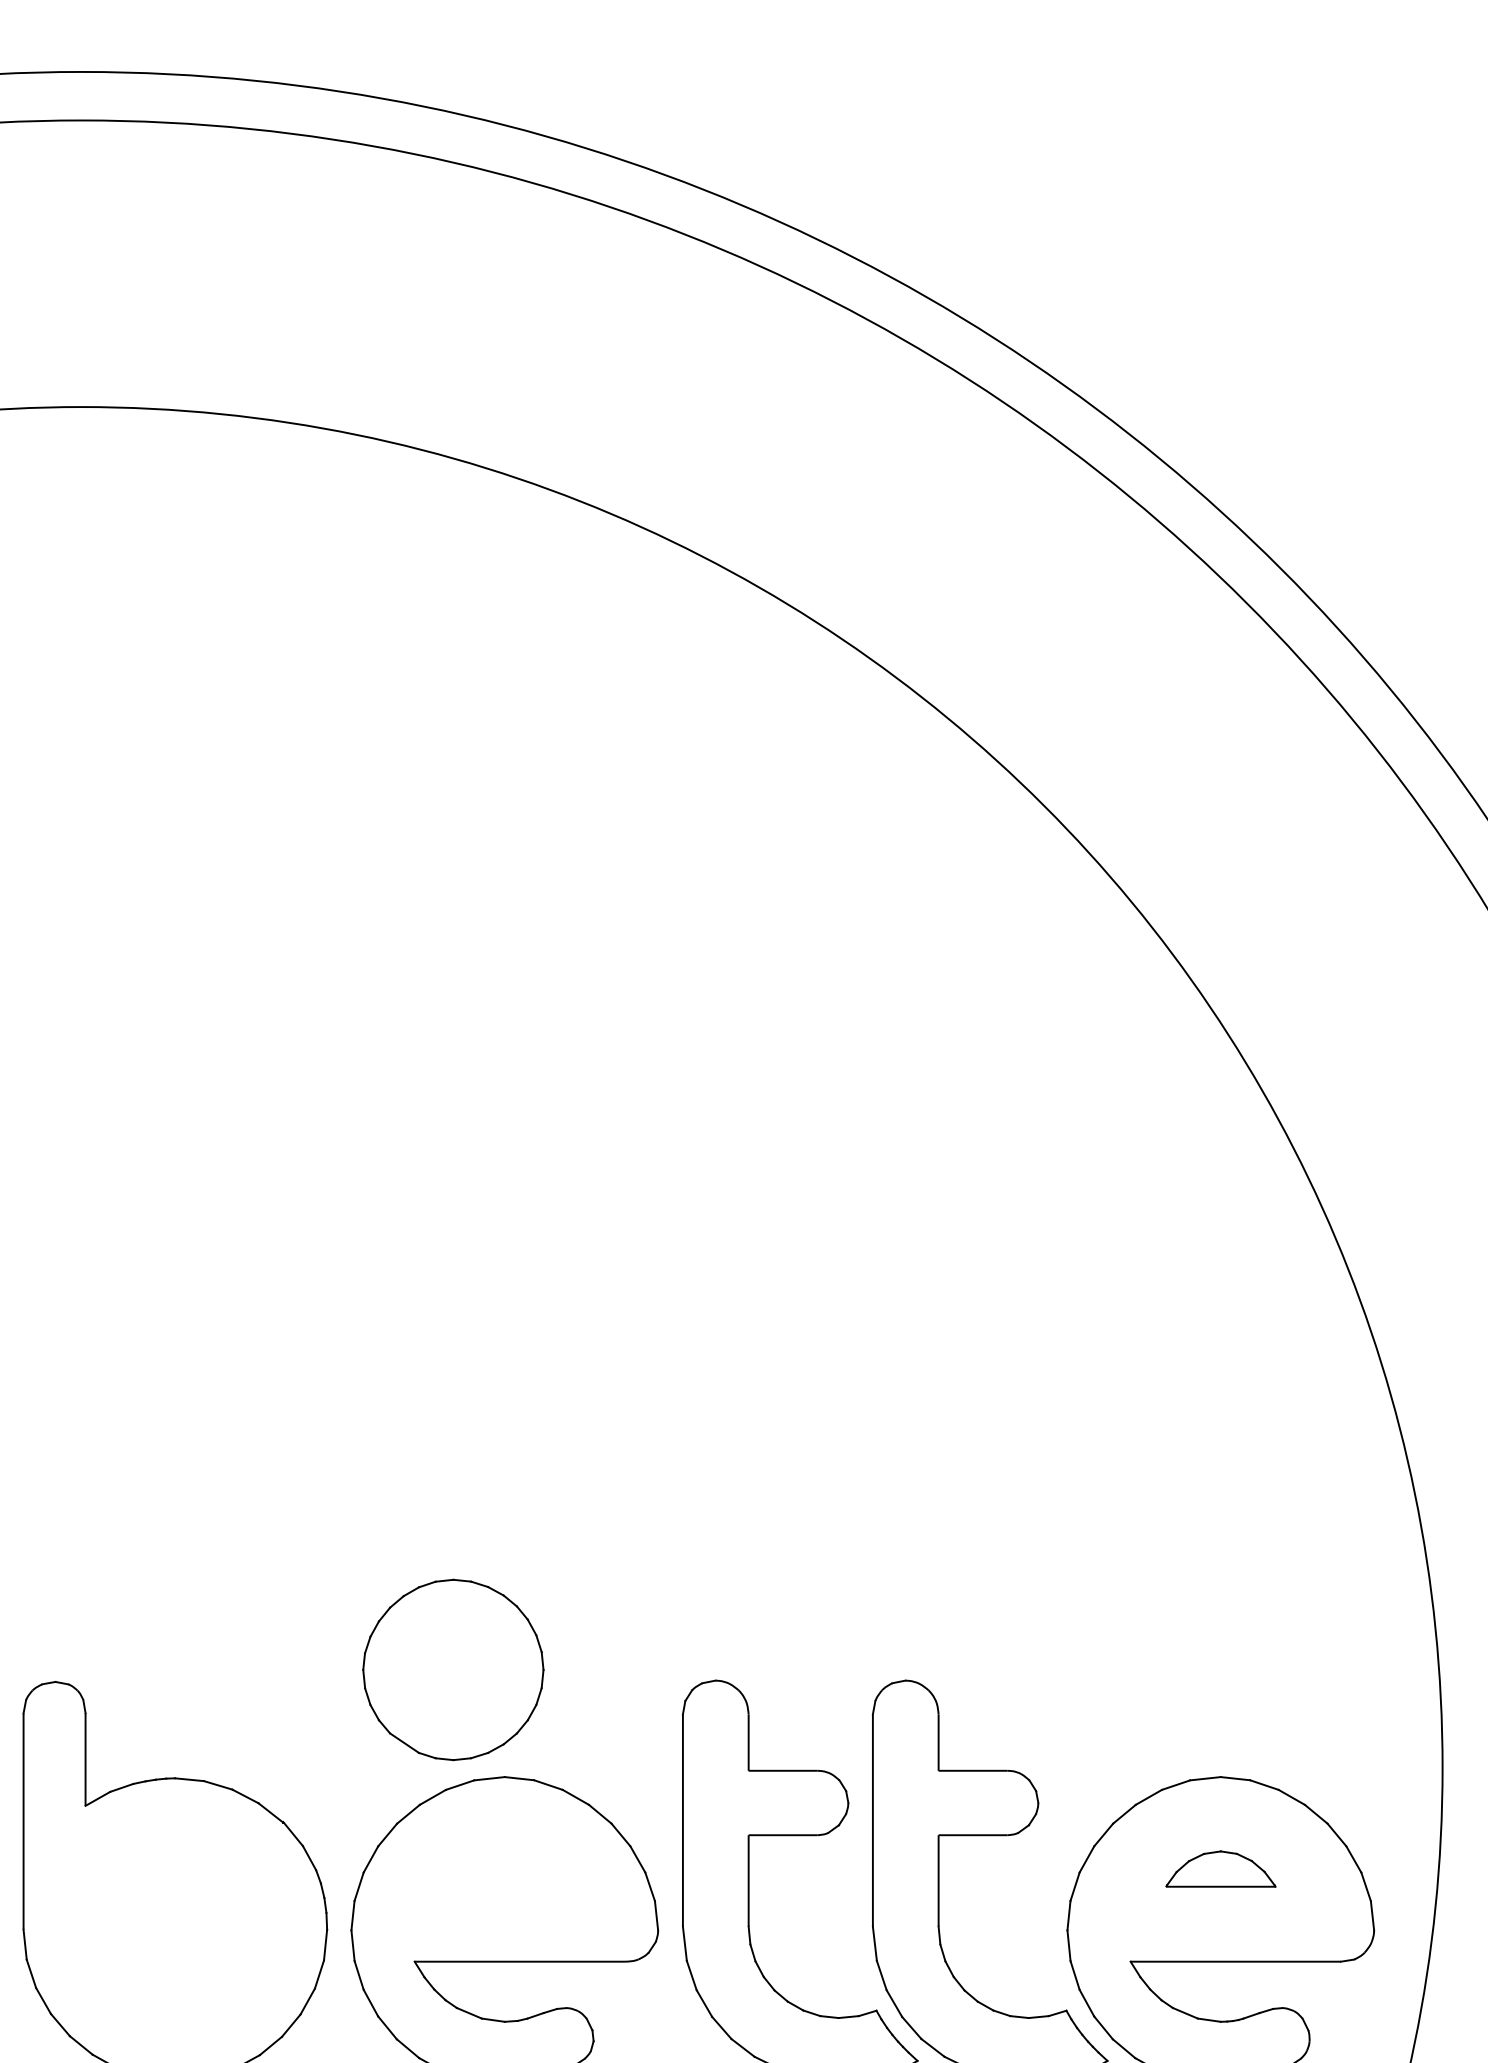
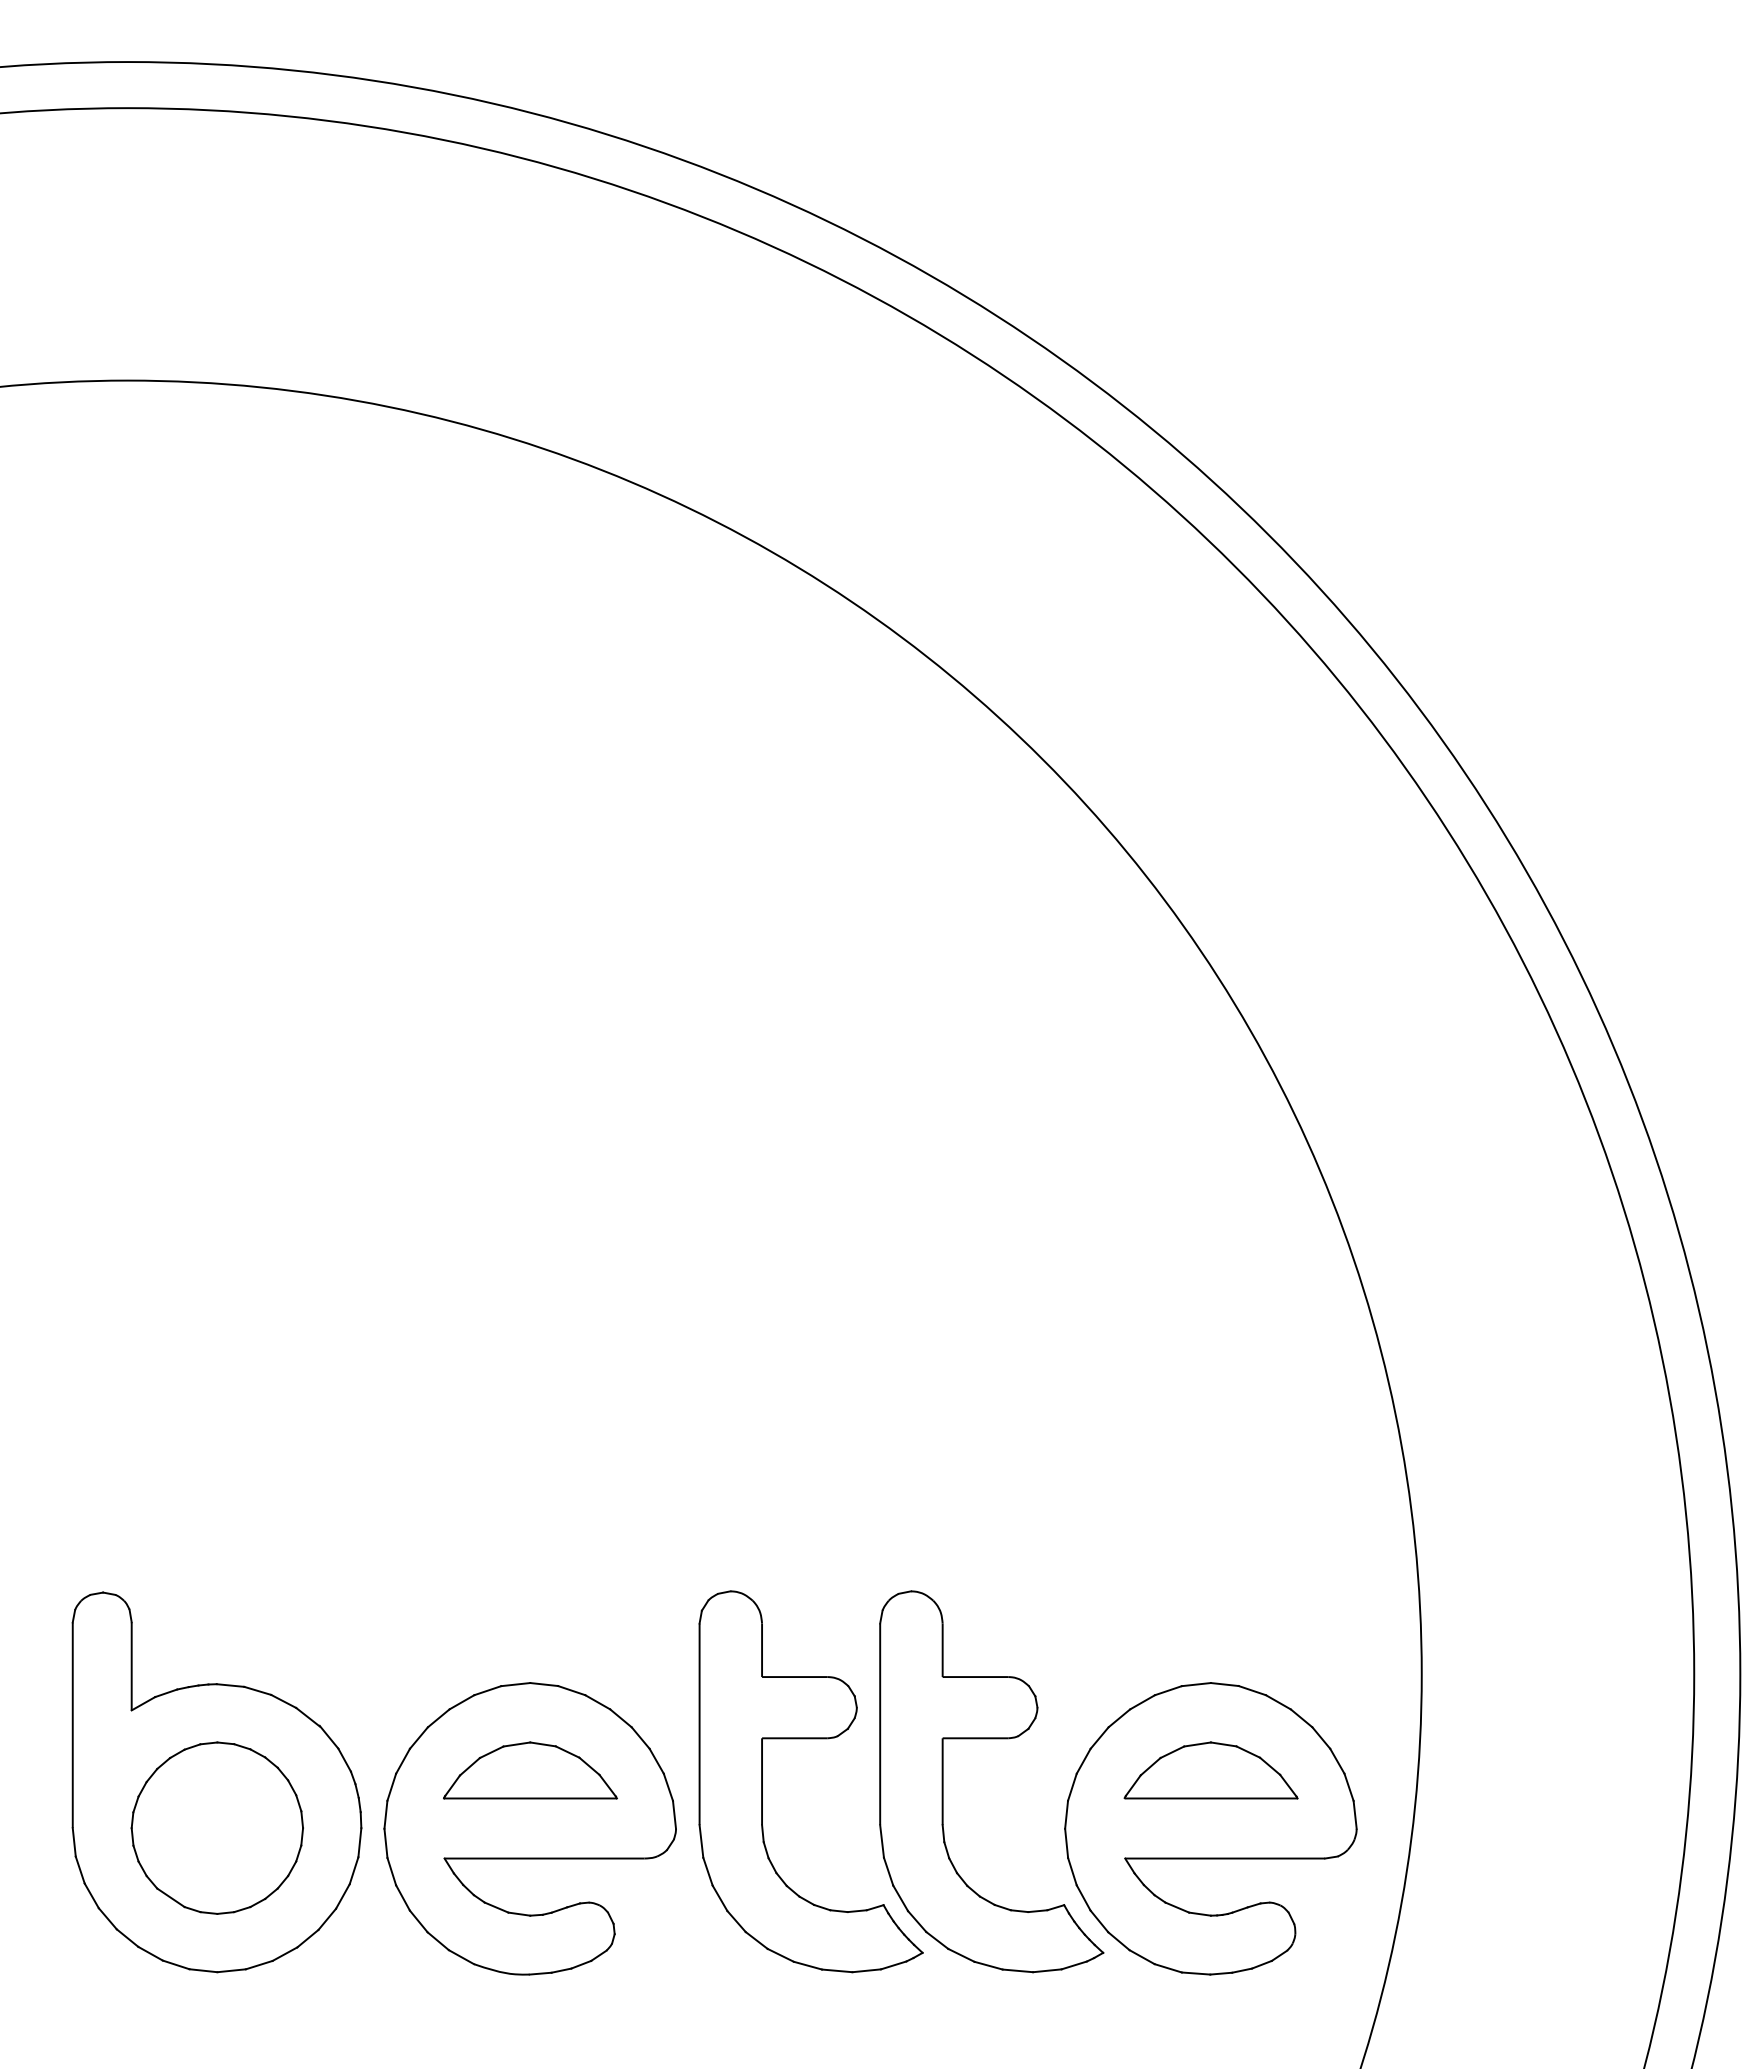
part: (452, 1669) -> (216, 1827), moved
part: (505, 1869) -> (530, 1770), added
part: (1220, 1869) -> (1210, 1770), size x1.67

